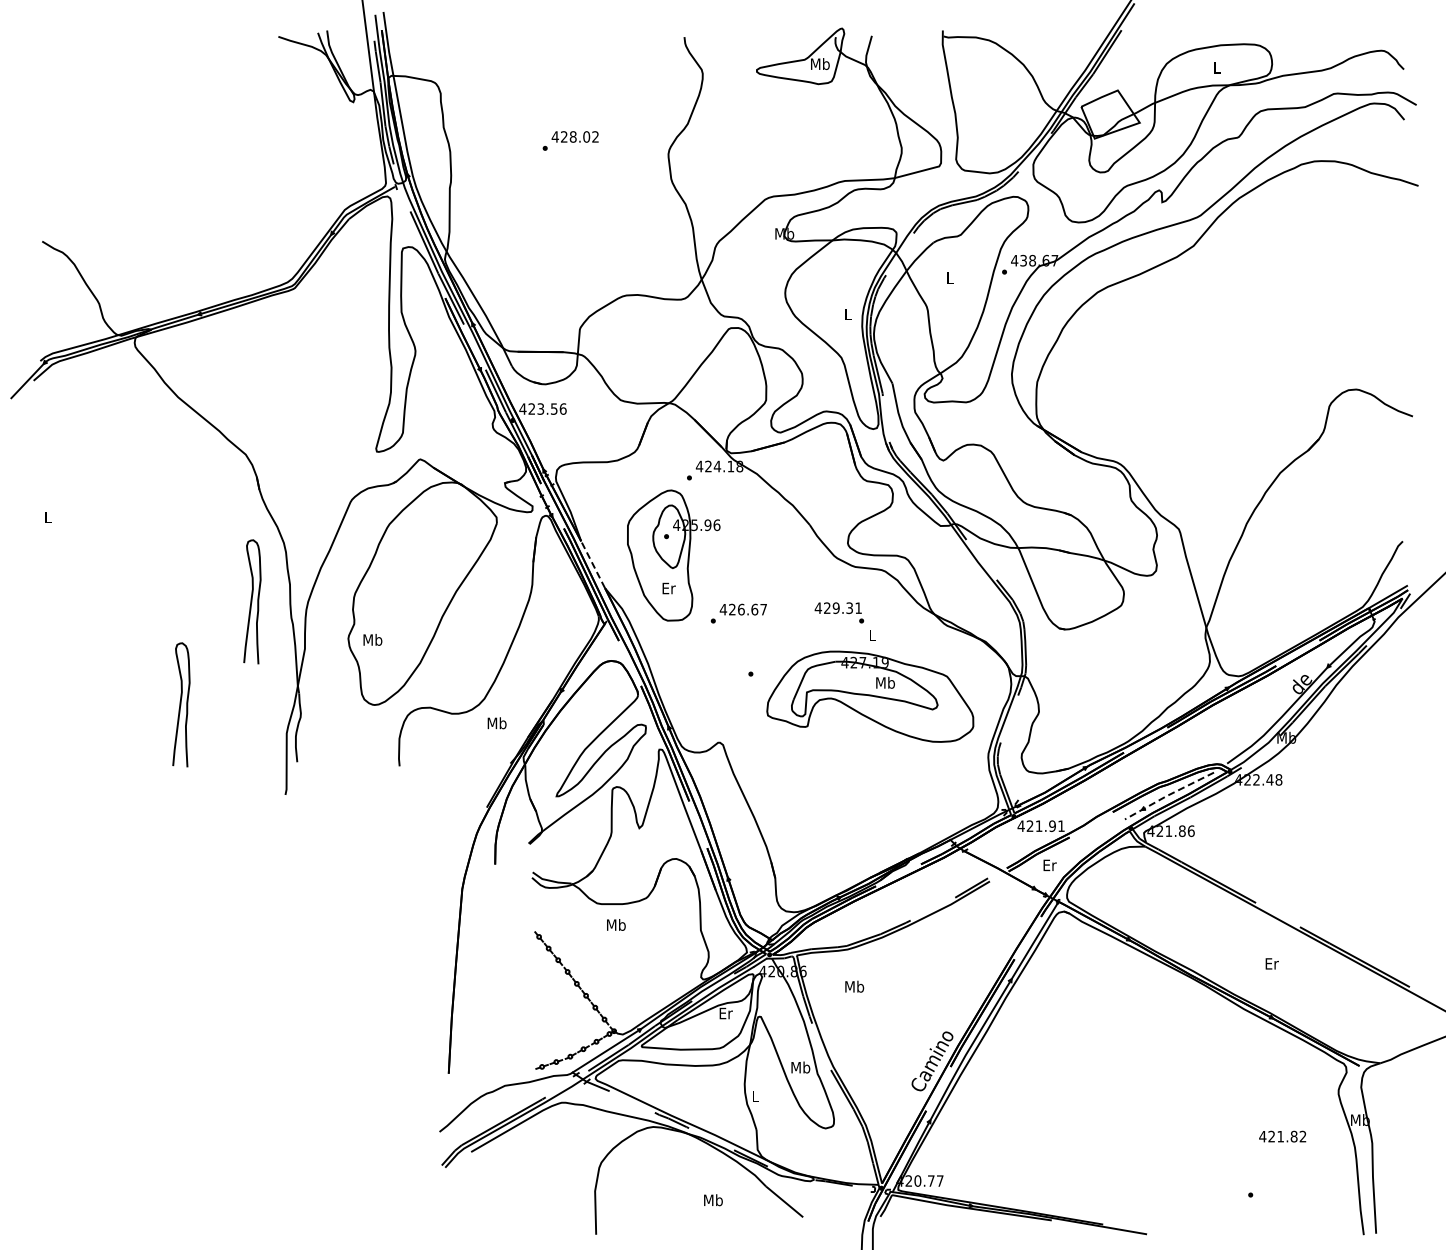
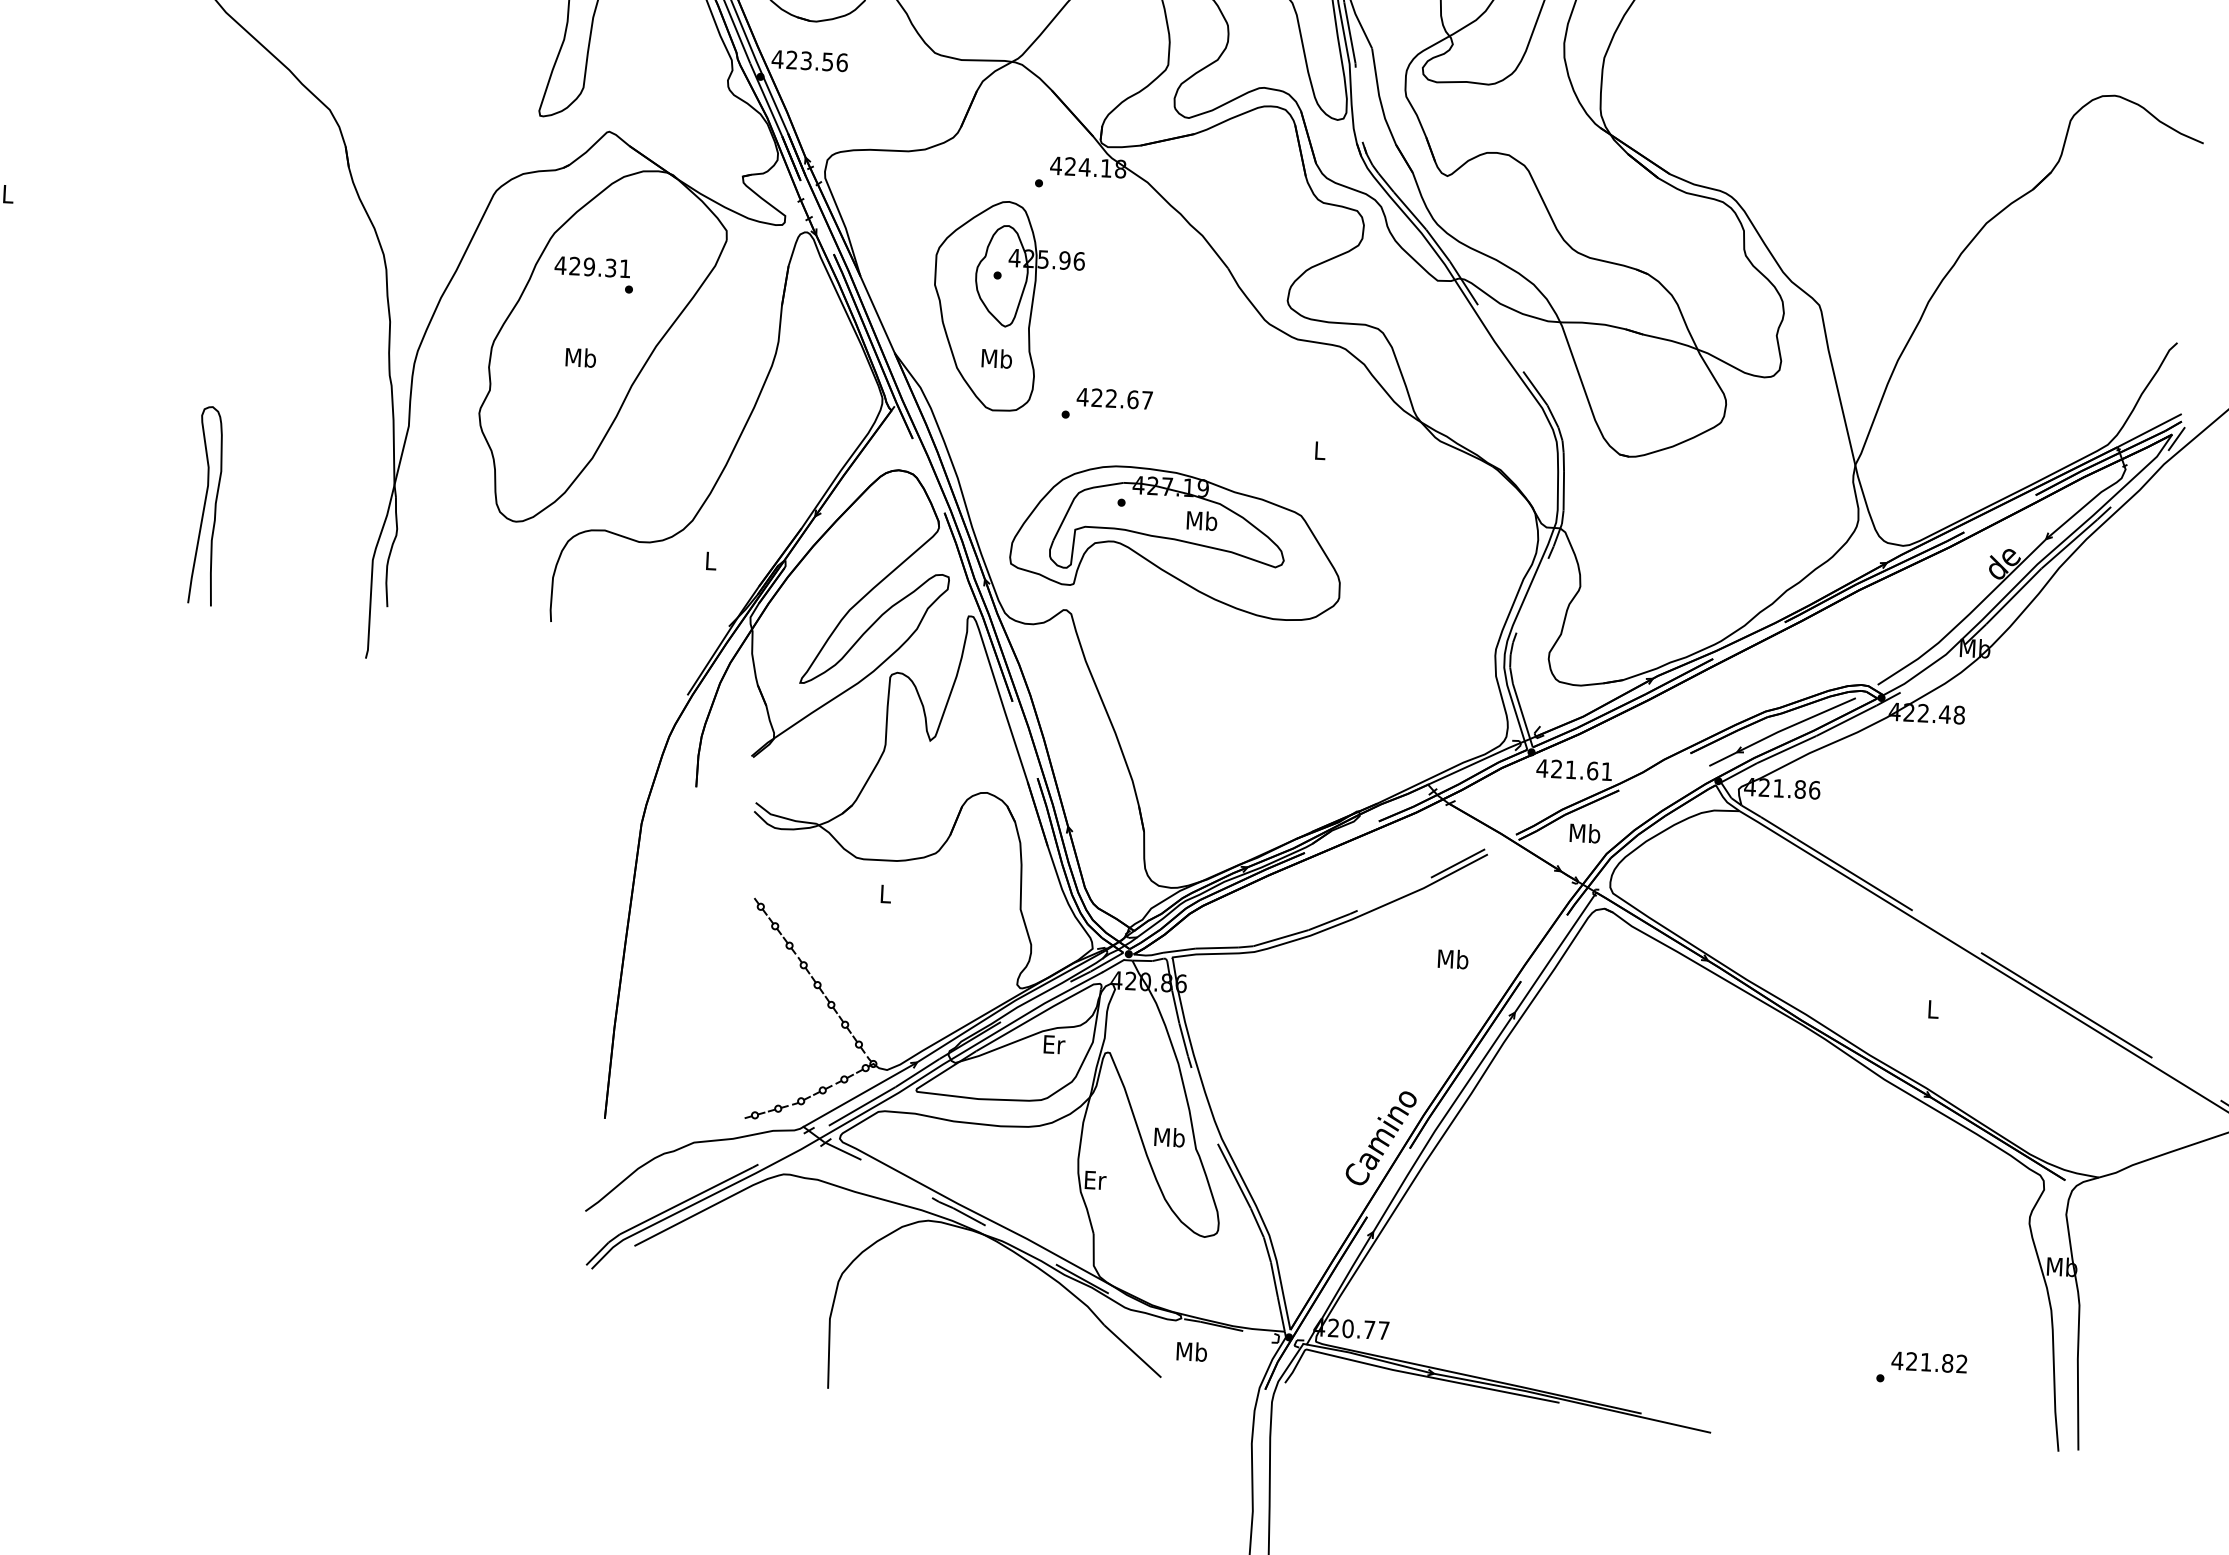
line: (592, 564) -> (876, 314), dashed -> solid
text: (668, 588) -> (996, 358), Er -> Mb
curve: (252, 601) -> (328, 345), removed
text: (741, 609) -> (1111, 398), 426.67 -> 422.67
text: (838, 612) -> (592, 274), moved
text: (372, 639) -> (580, 357), moved
part: (870, 696) -> (1176, 541), moved
text: (496, 723) -> (709, 561), Mb -> L
line: (1168, 795) -> (1781, 731), dashed -> solid
text: (1052, 826) -> (1592, 771), 421.91 -> 421.61
text: (1049, 865) -> (1584, 833), Er -> Mb
text: (616, 924) -> (885, 893), Mb -> L
text: (1271, 963) -> (1932, 1008), Er -> L
text: (854, 986) -> (1452, 958), moved
text: (755, 1096) -> (1094, 1180), L -> Er
text: (1282, 1136) -> (1929, 1362), moved
text: (713, 1200) -> (1192, 1352), moved

